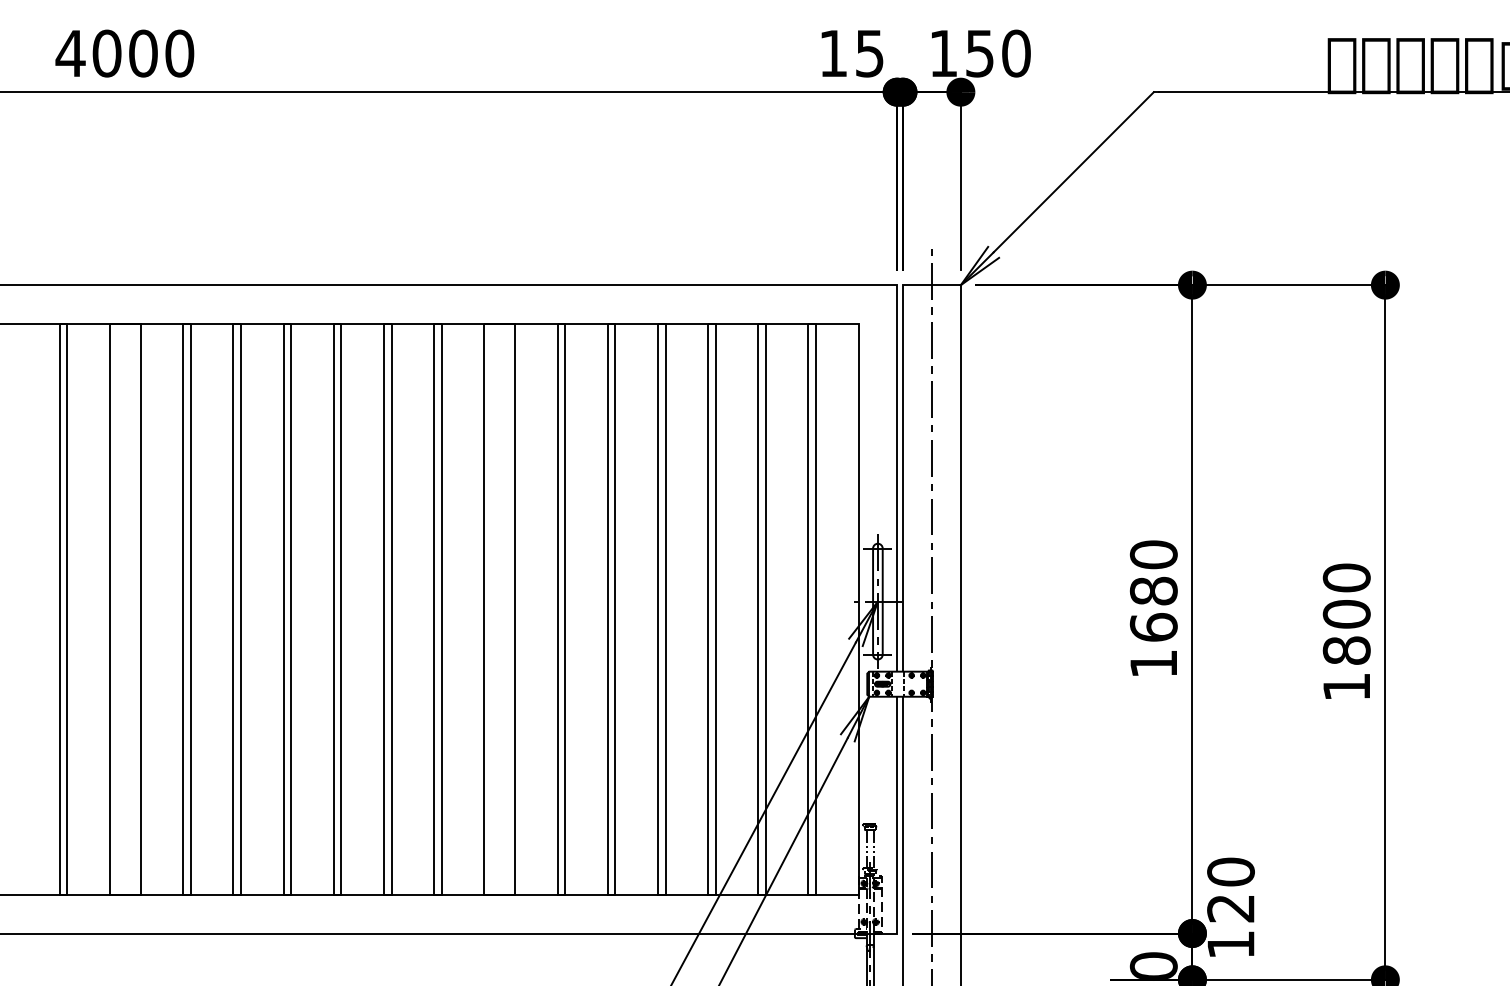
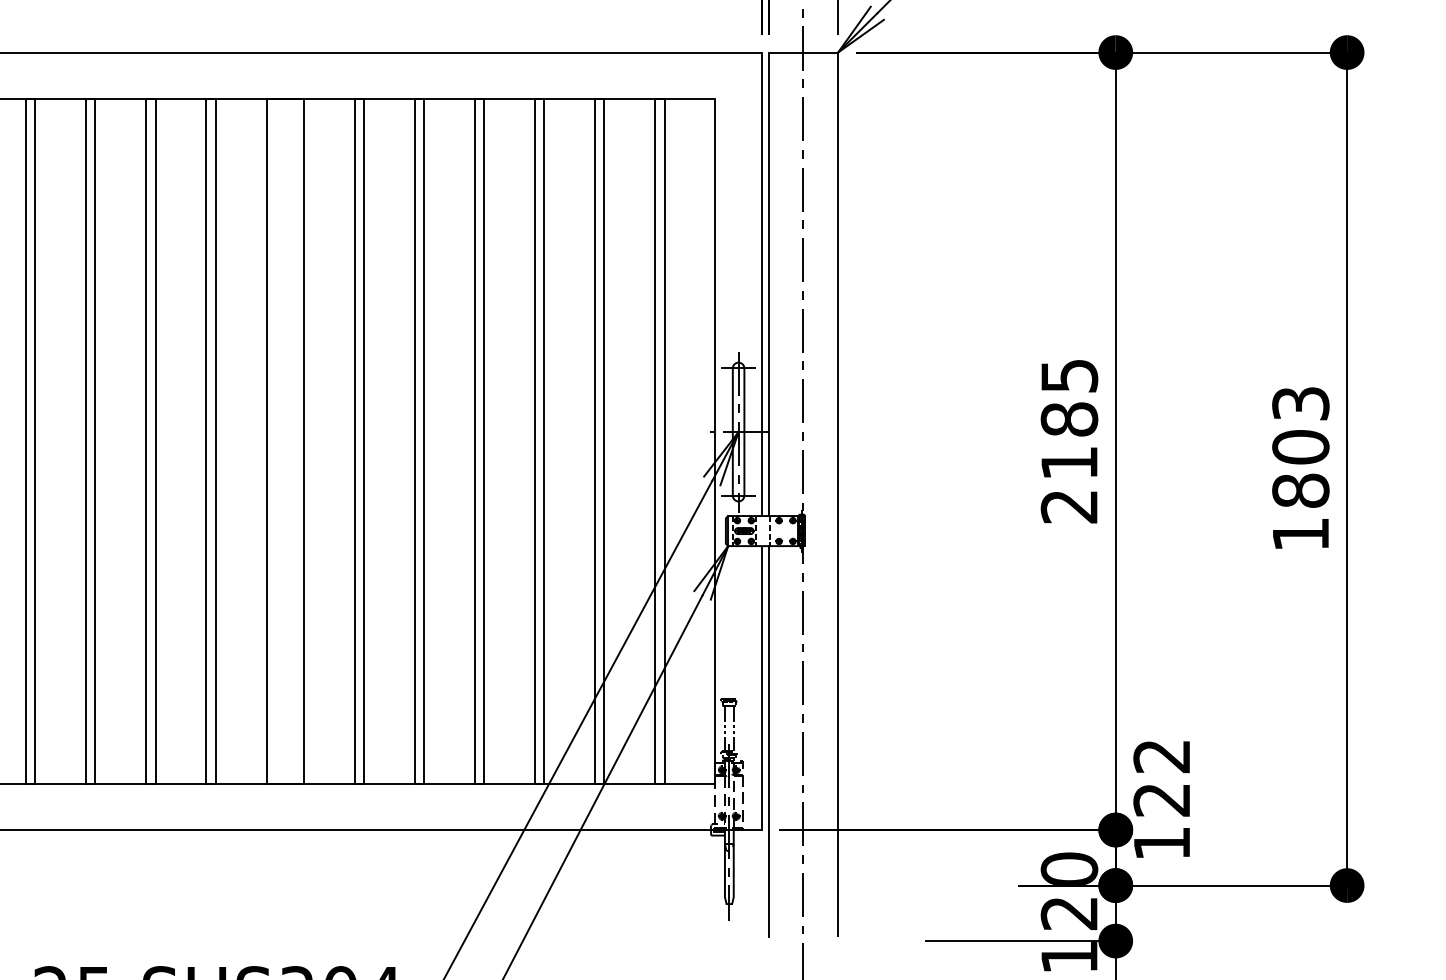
text: (1346, 577) -> (1300, 403), 1800 -> 1803
text: (1153, 608) -> (1069, 440), 1680 -> 2185
text: (1230, 871) -> (1161, 755), 120 -> 122

